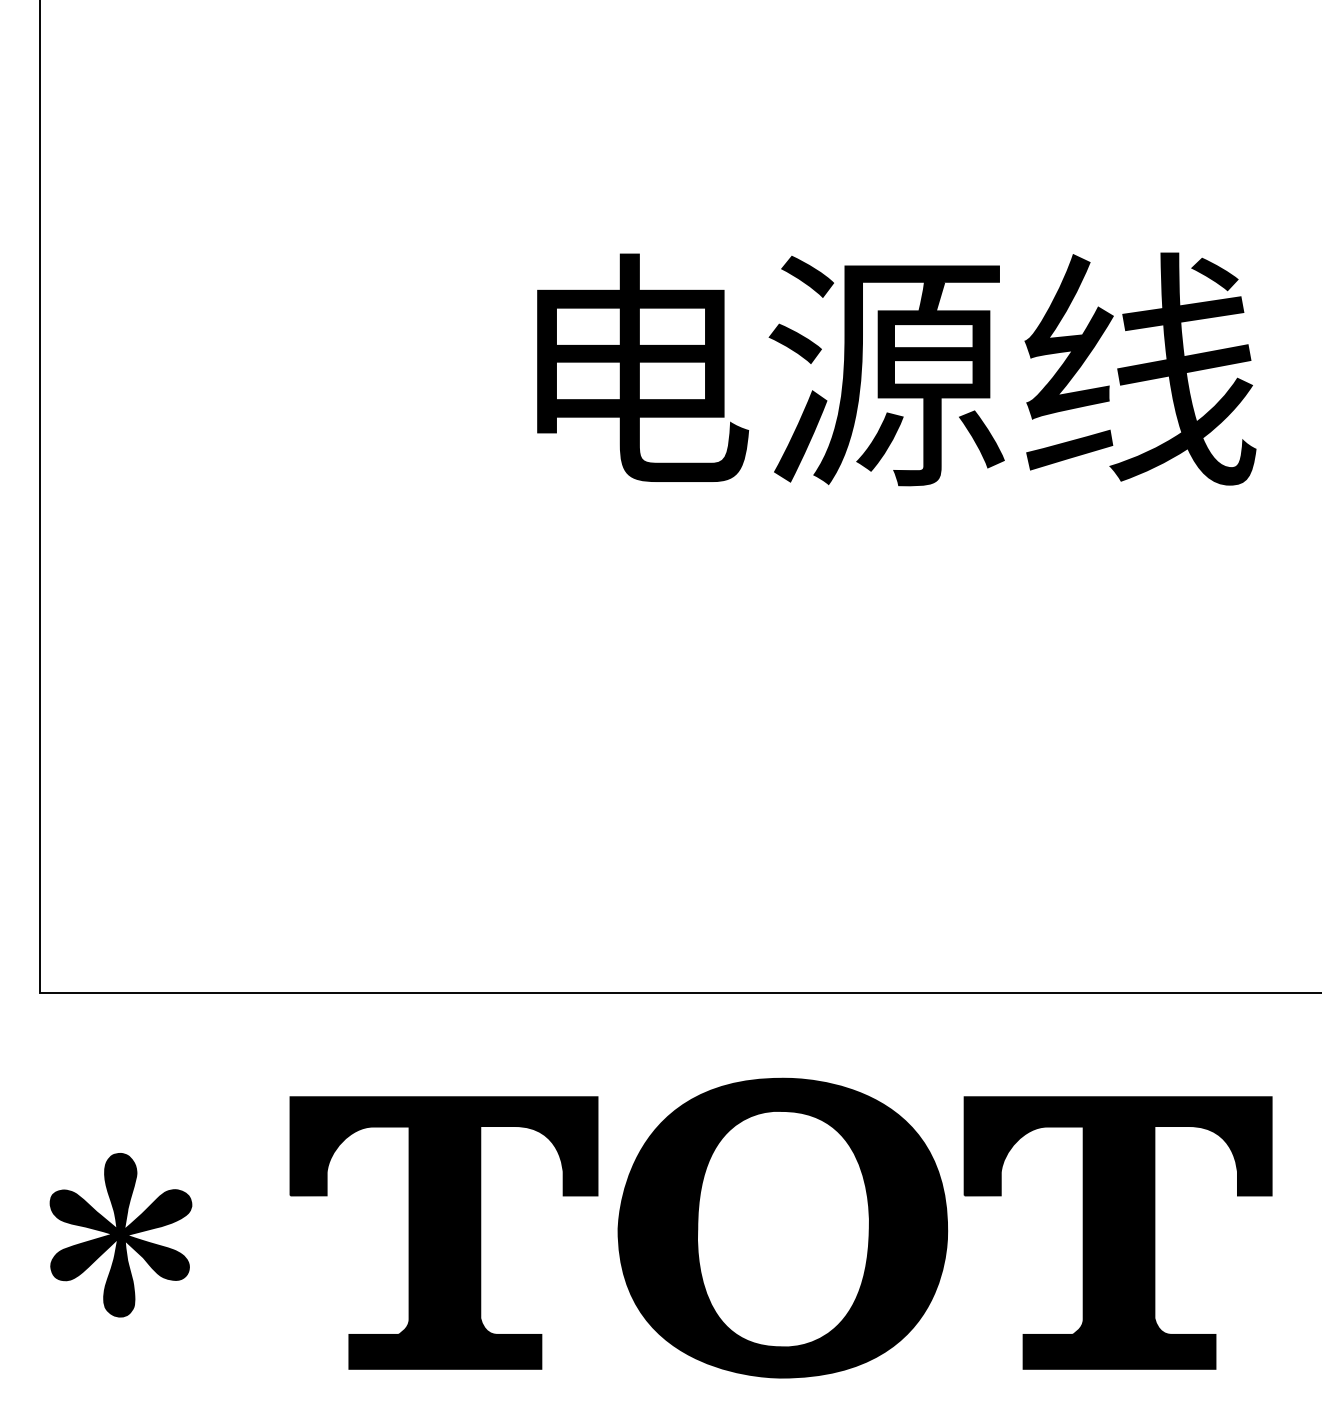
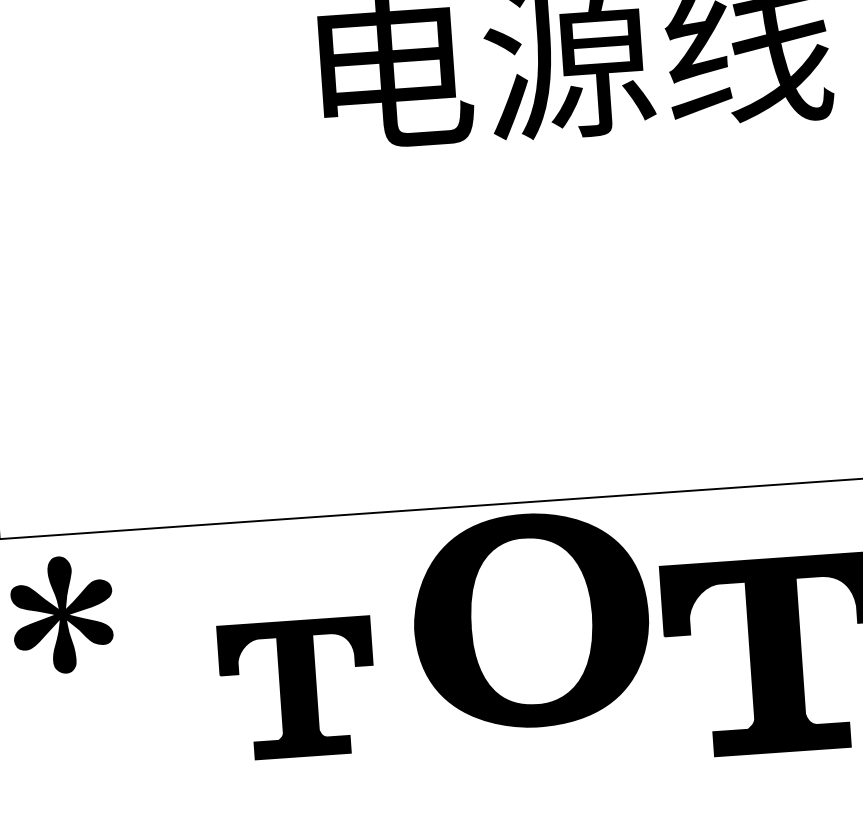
part: (782, 1227) -> (531, 620), moved
part: (443, 1232) -> (297, 688), size x0.7
part: (120, 1235) -> (62, 615), moved

